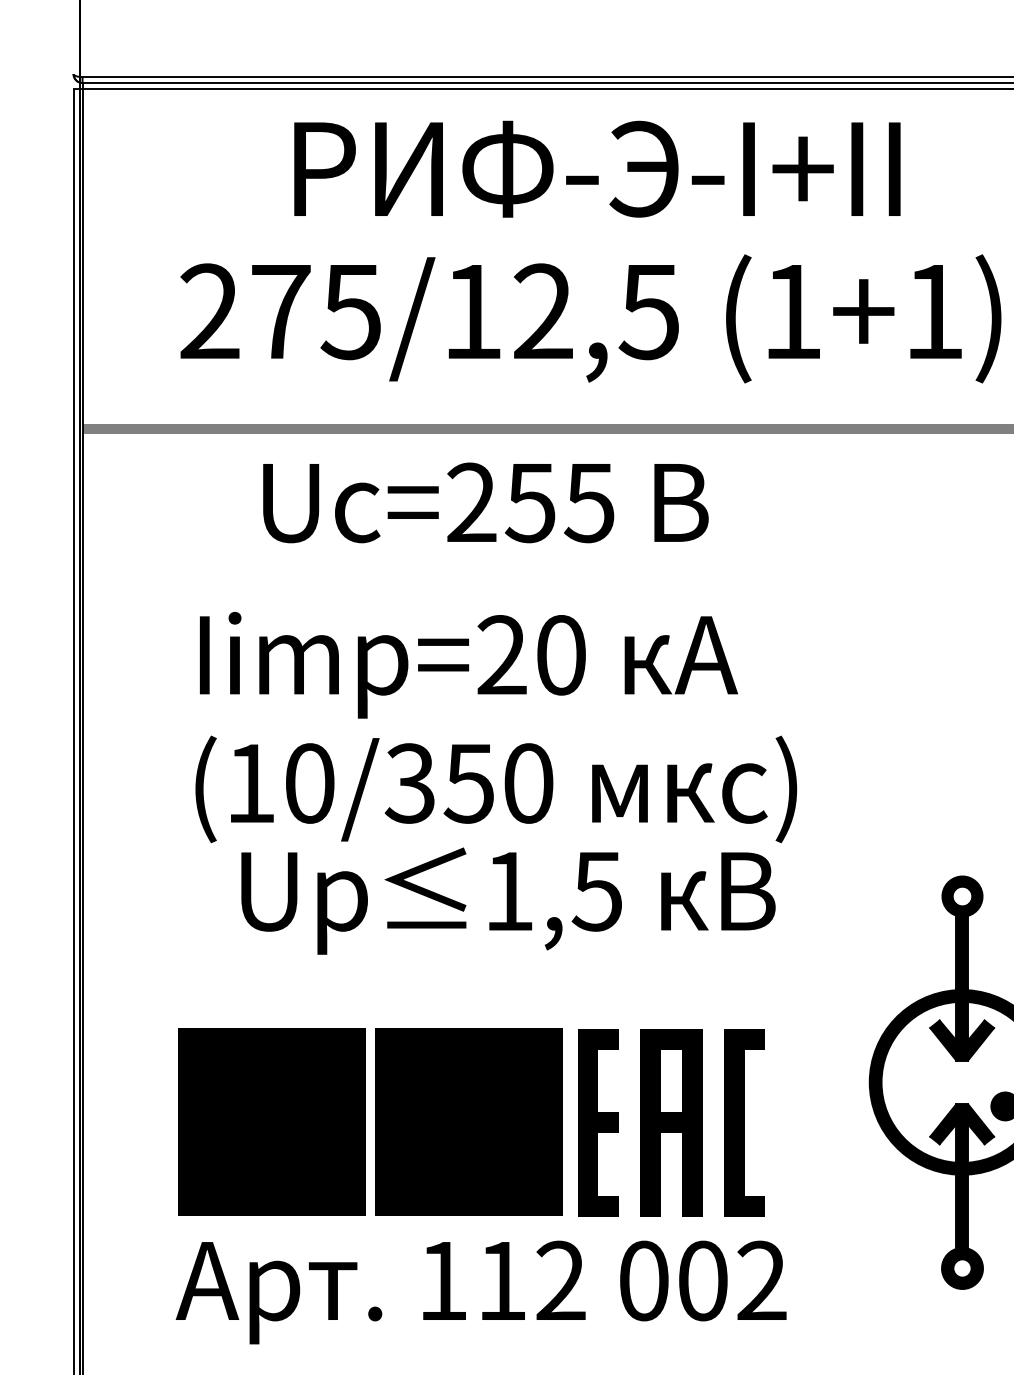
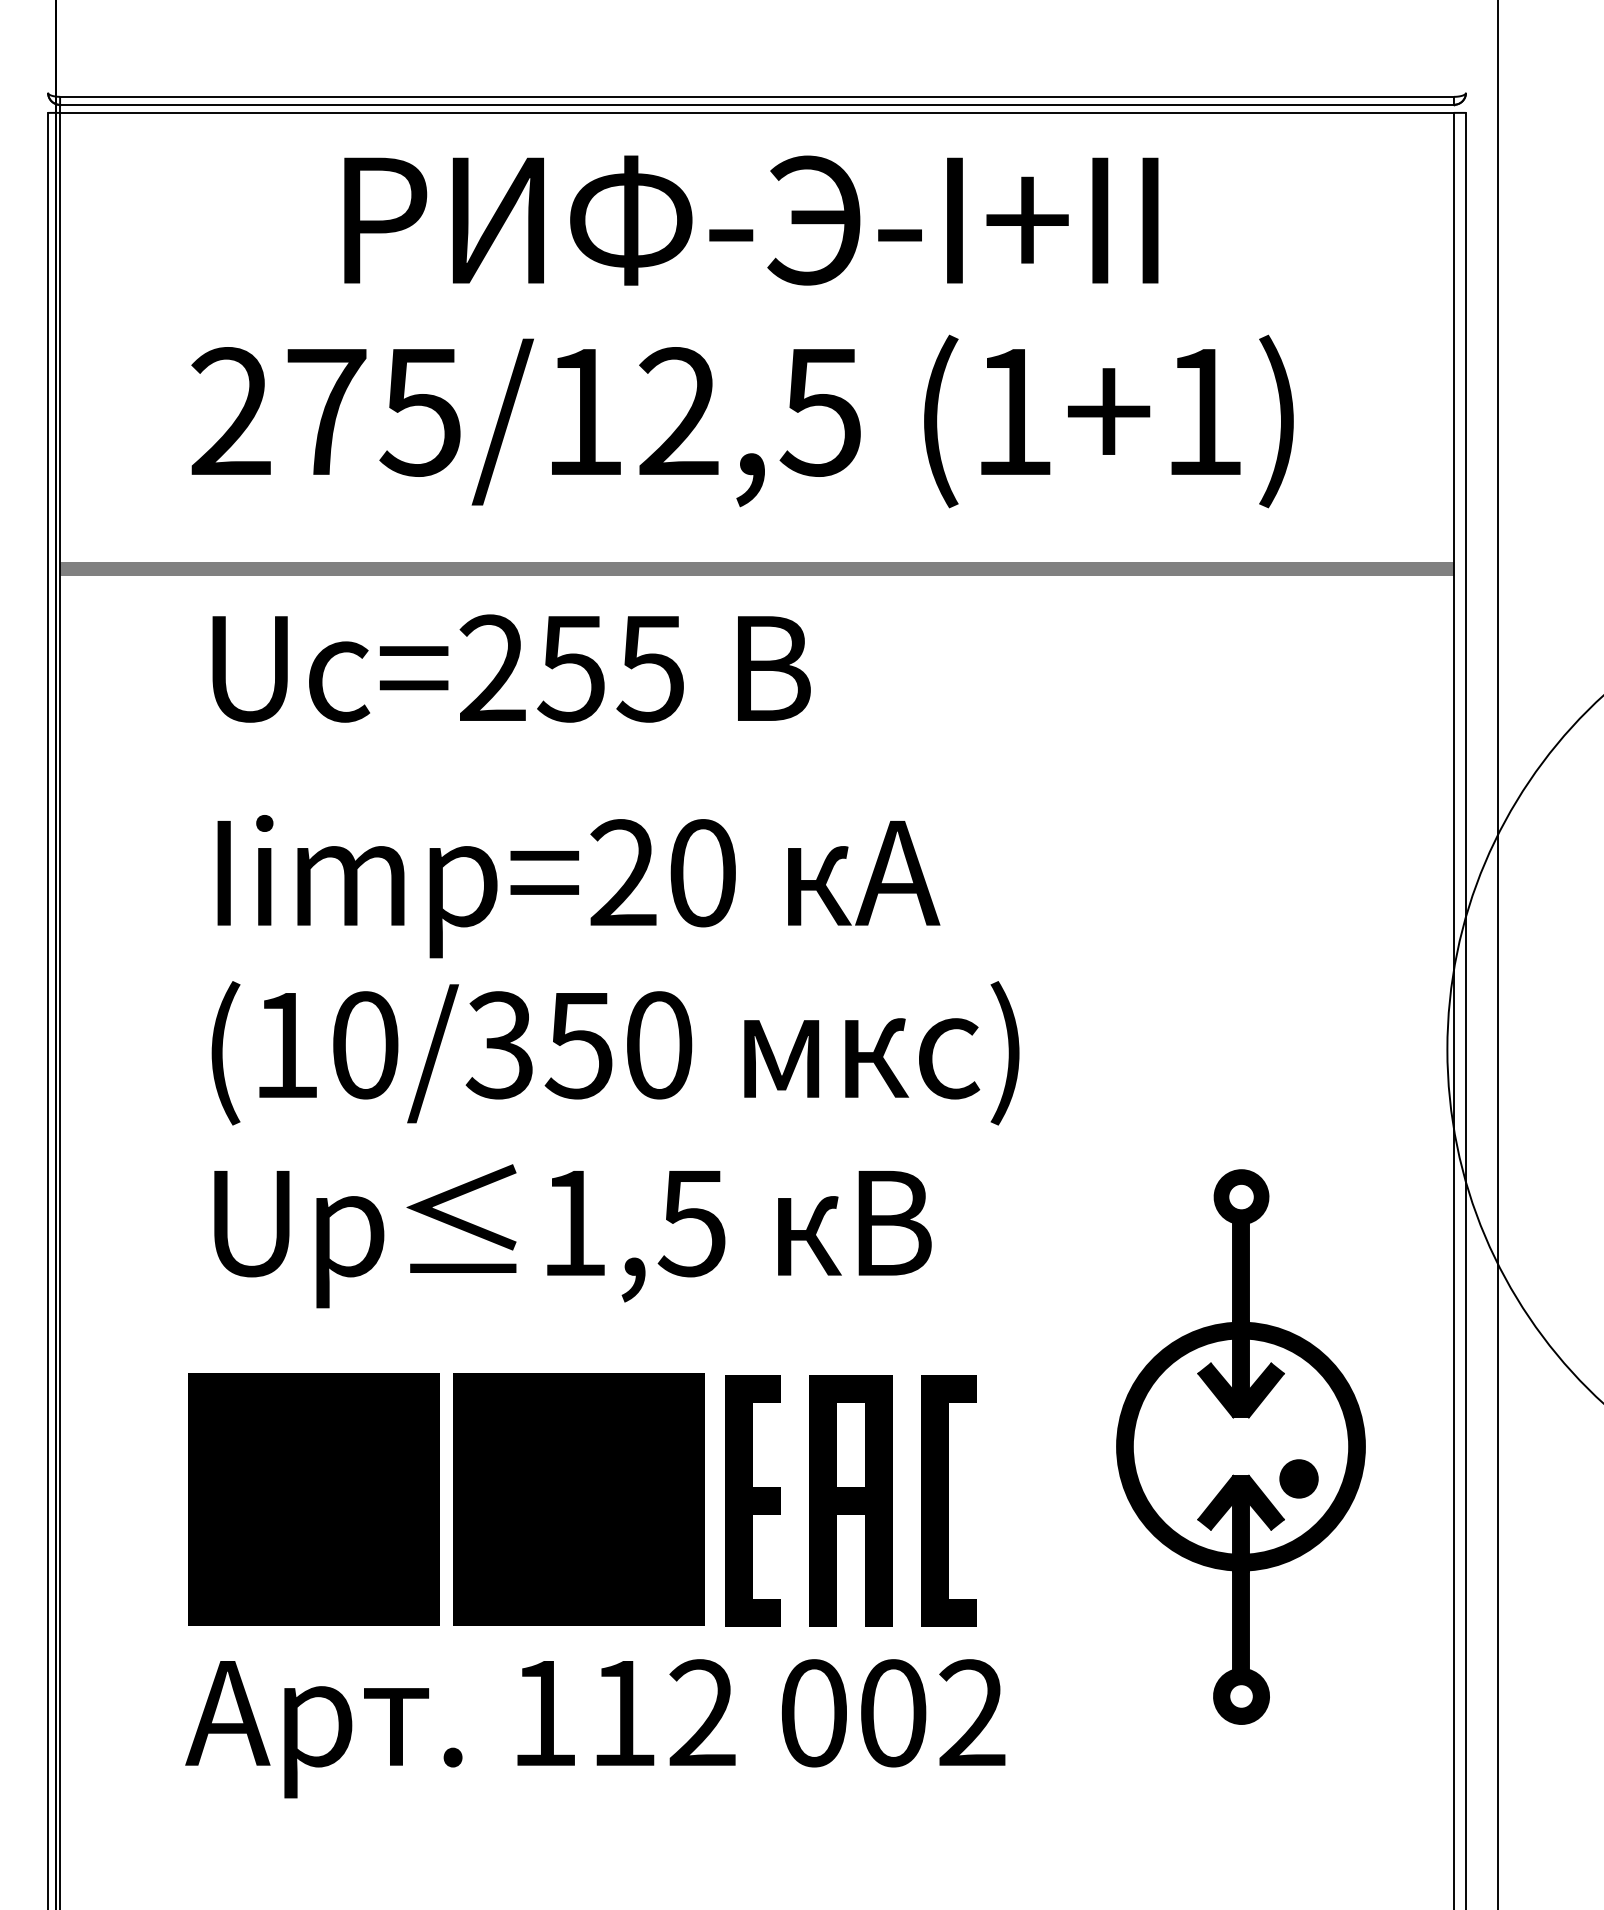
text: (485, 502) -> (511, 668), moved
text: (508, 901) -> (572, 1236), moved

